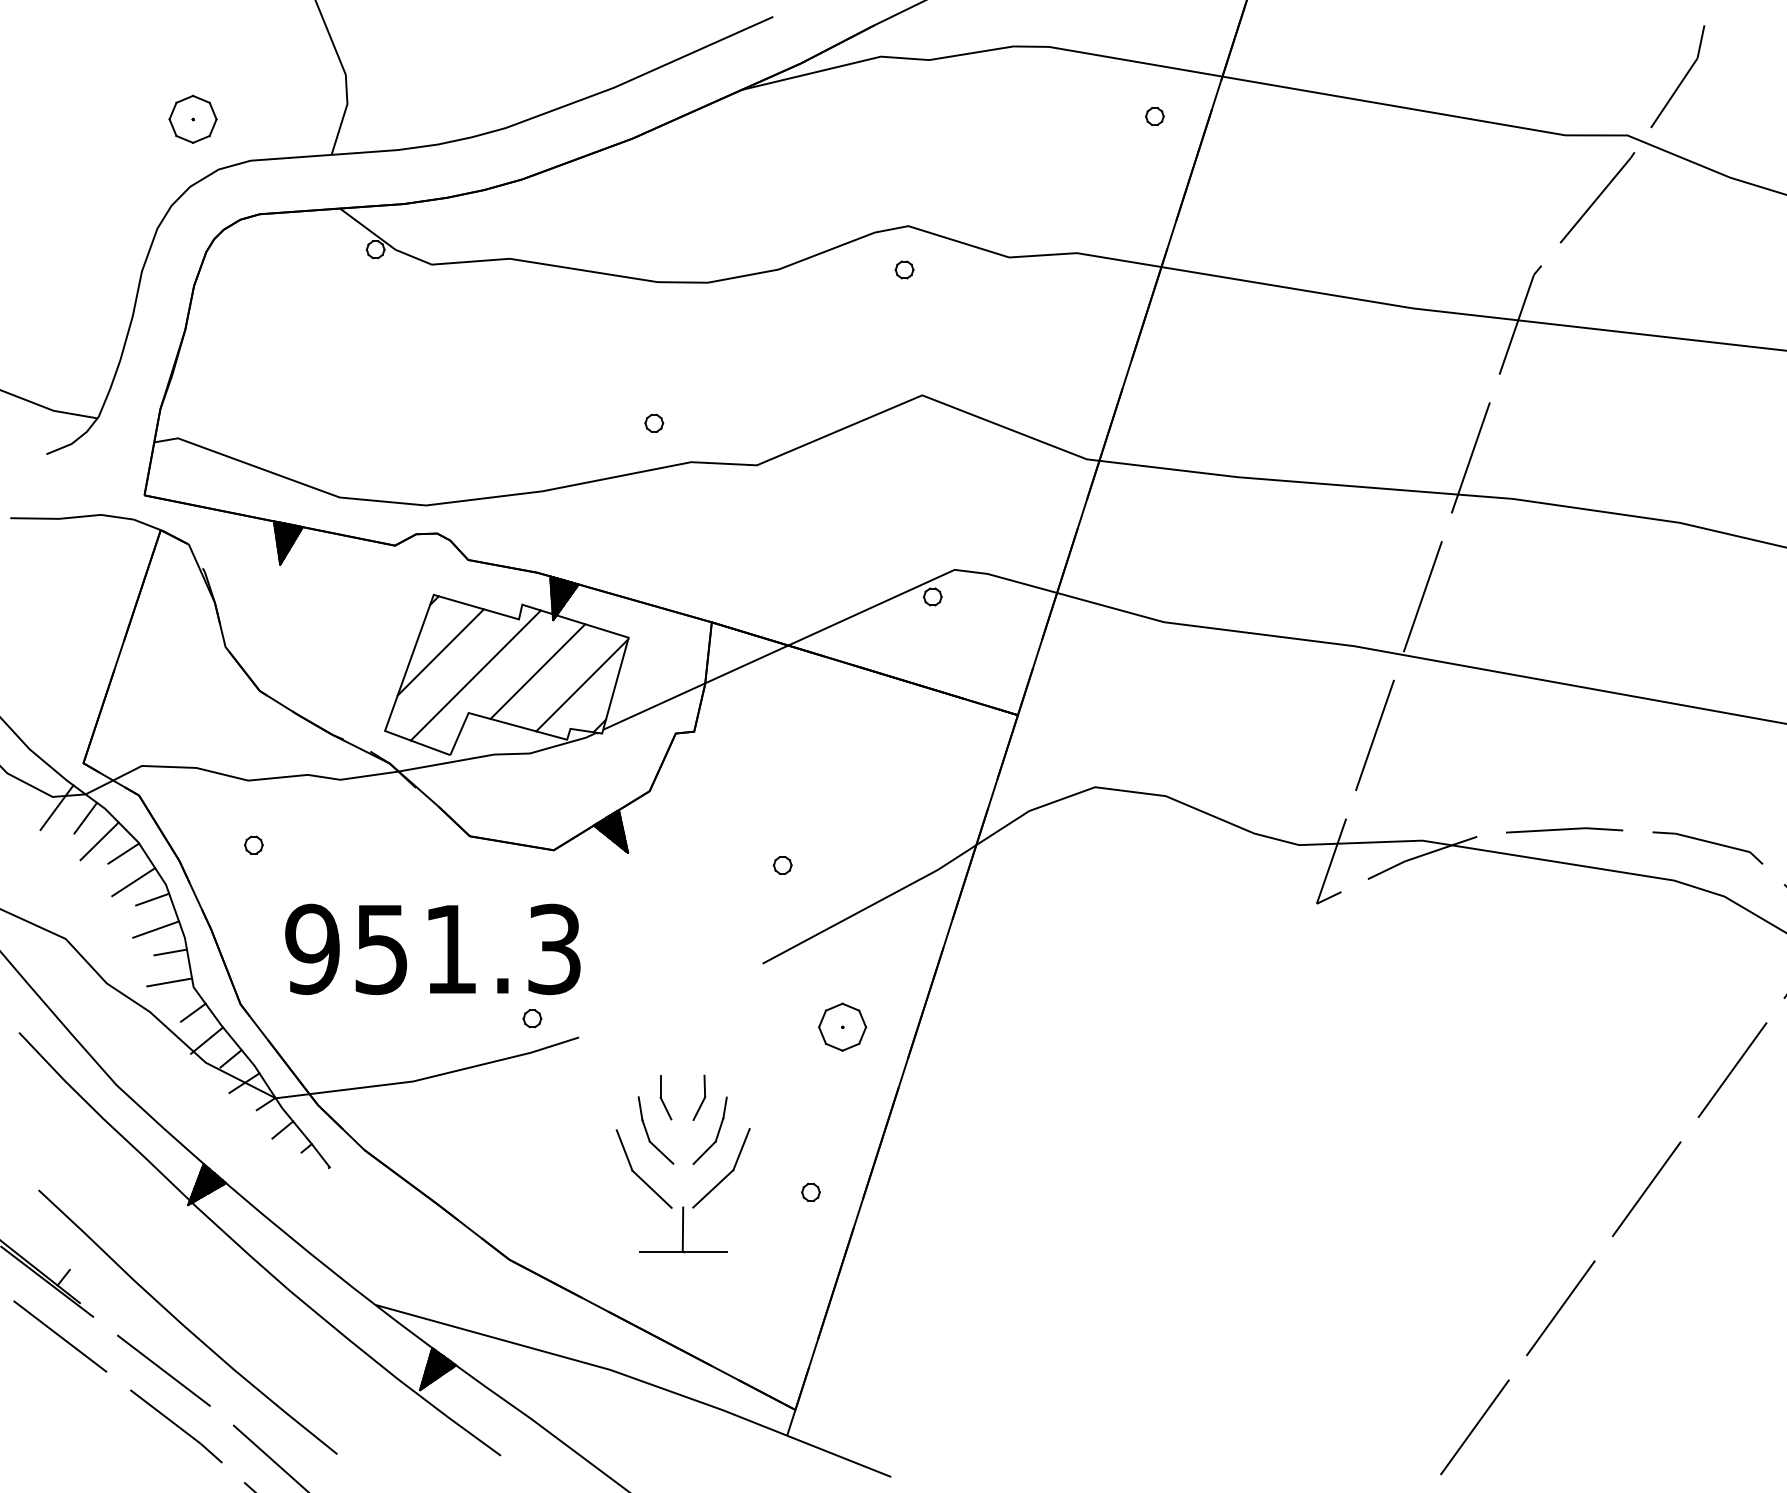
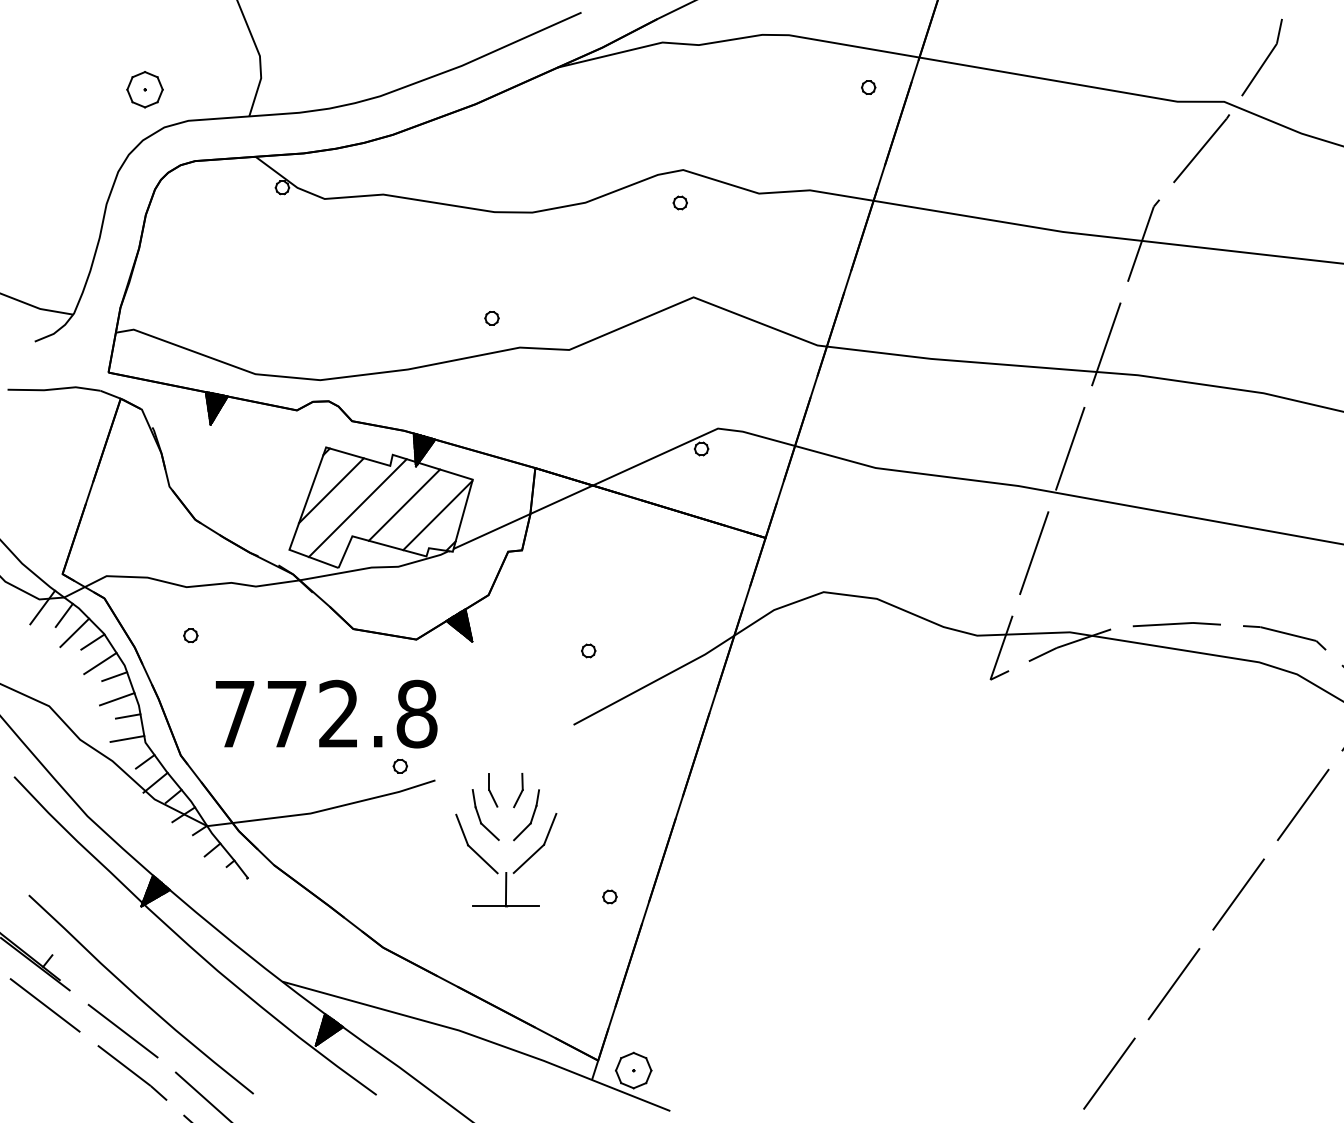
text: (433, 949) -> (325, 714), 951.3 -> 772.8
part: (842, 1026) -> (633, 1070), moved
part: (674, 1163) -> (499, 839), moved

